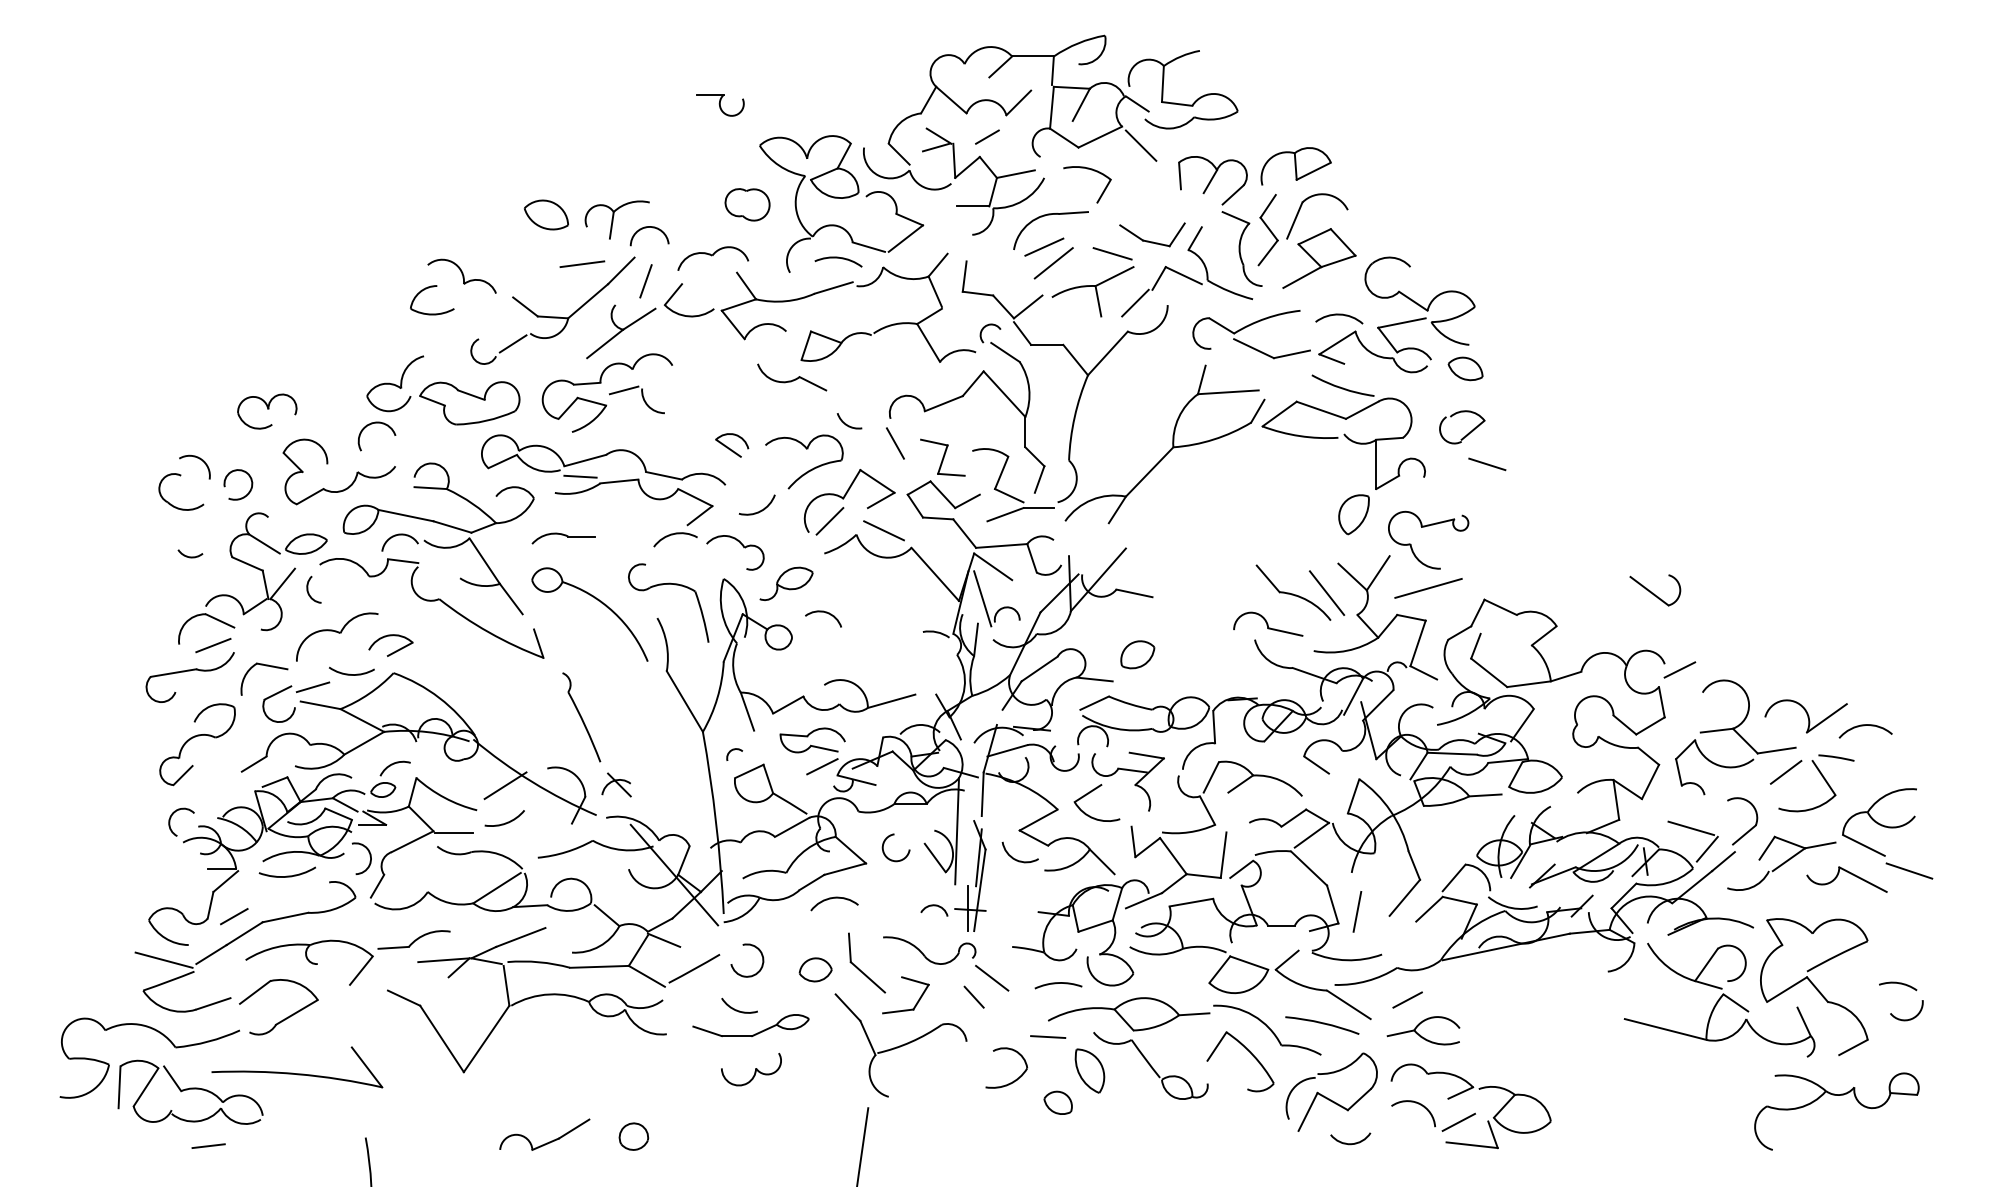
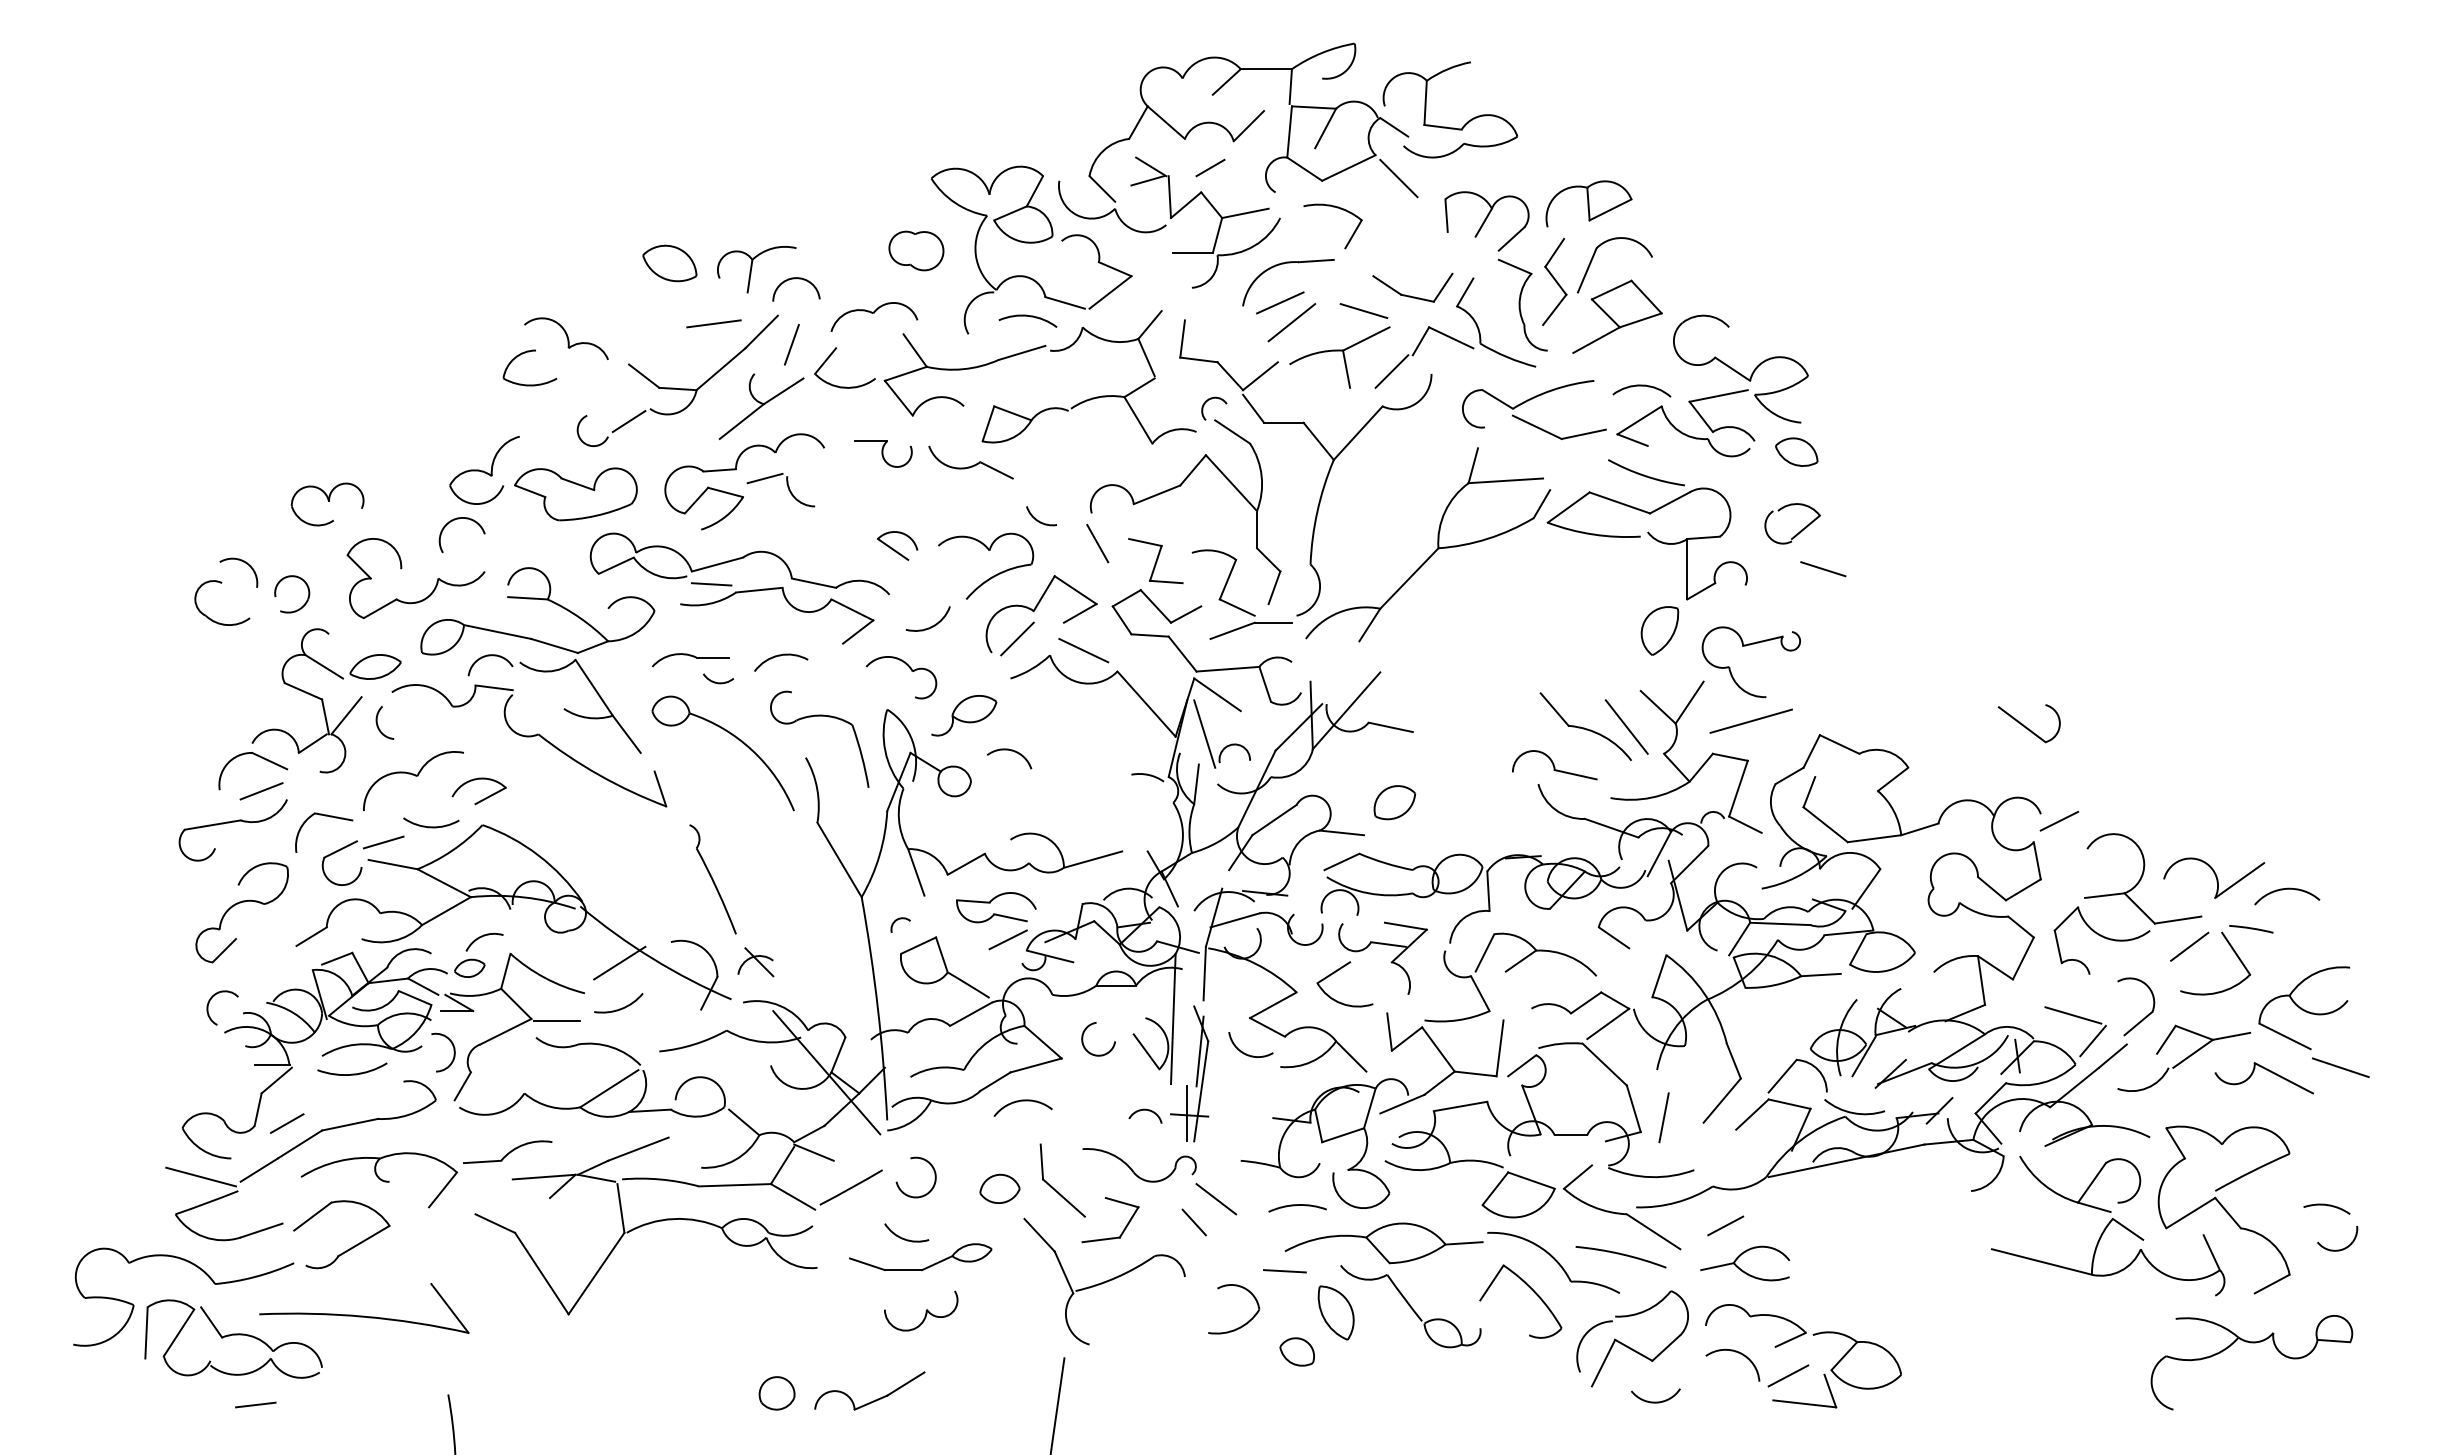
part: (720, 104) -> (883, 453), moved
arc: (675, 534) -> (780, 656), moved
arc: (190, 556) -> (718, 682), moved
part: (547, 1142) -> (873, 1400), moved

